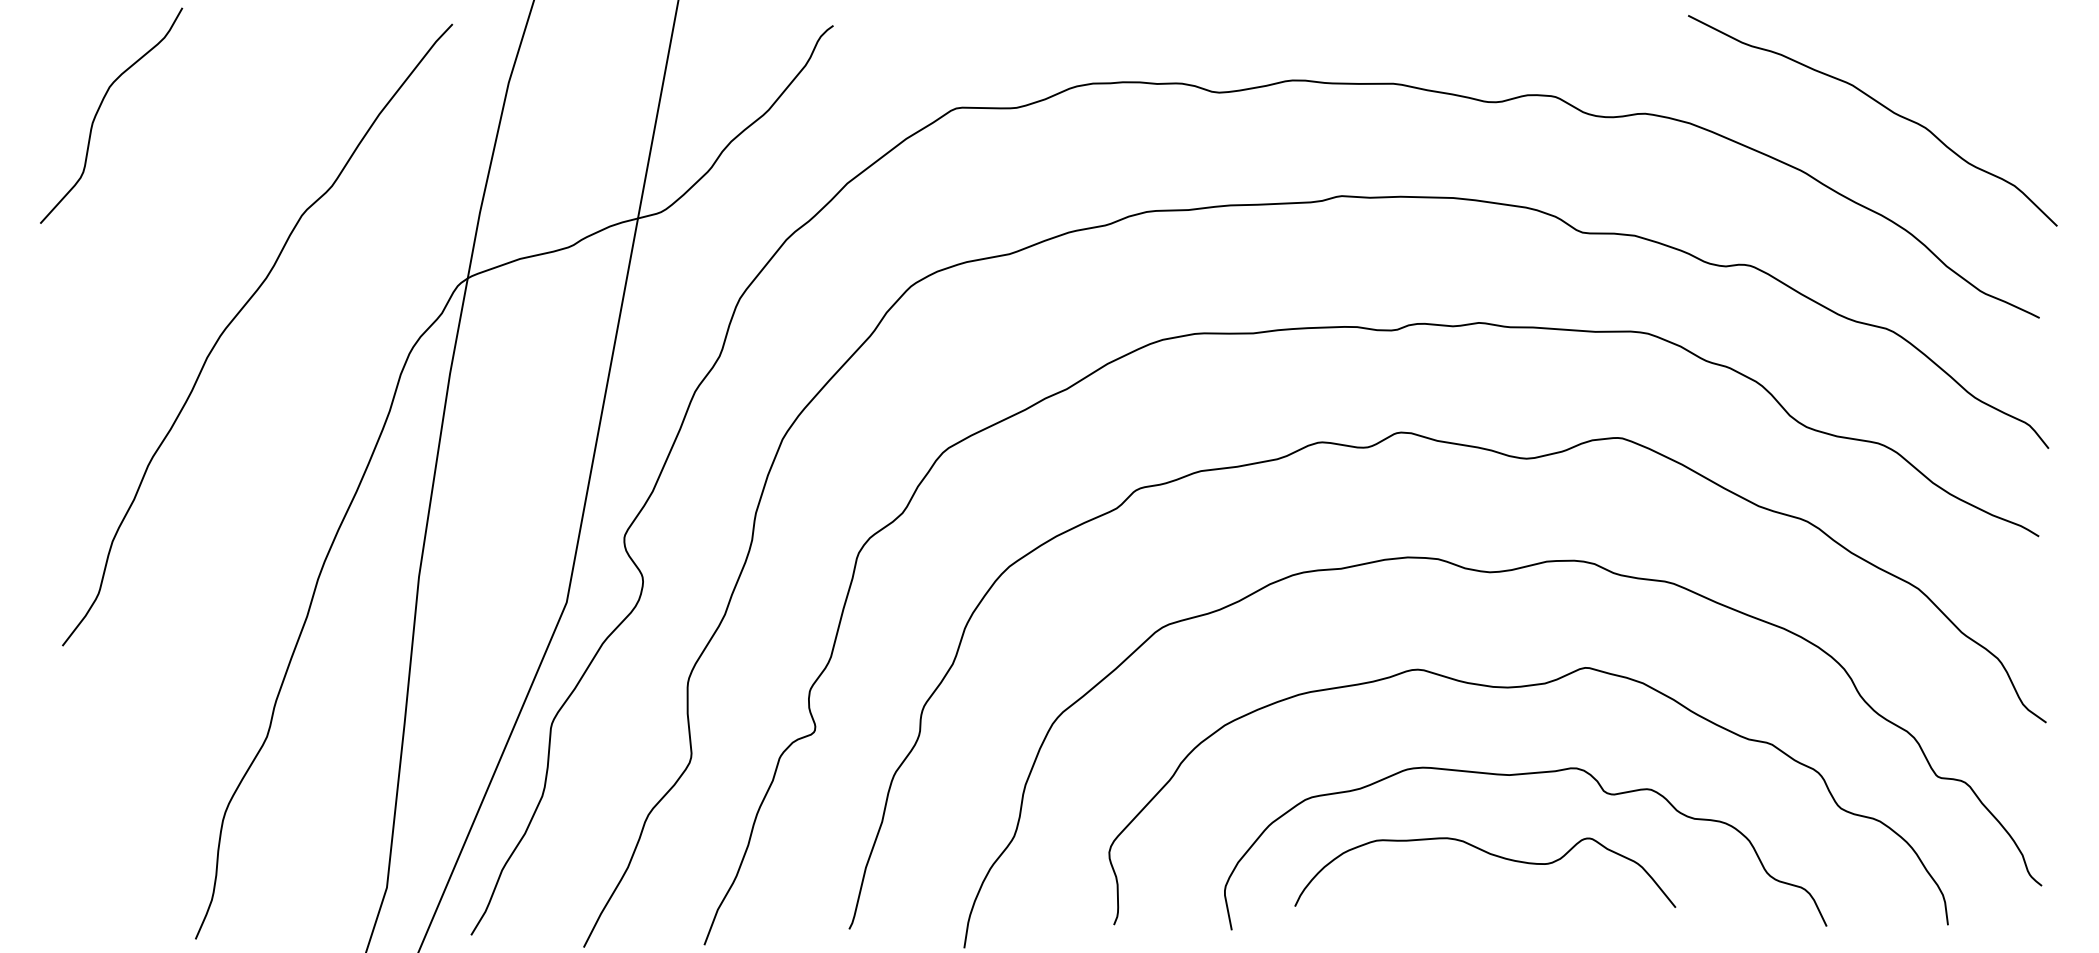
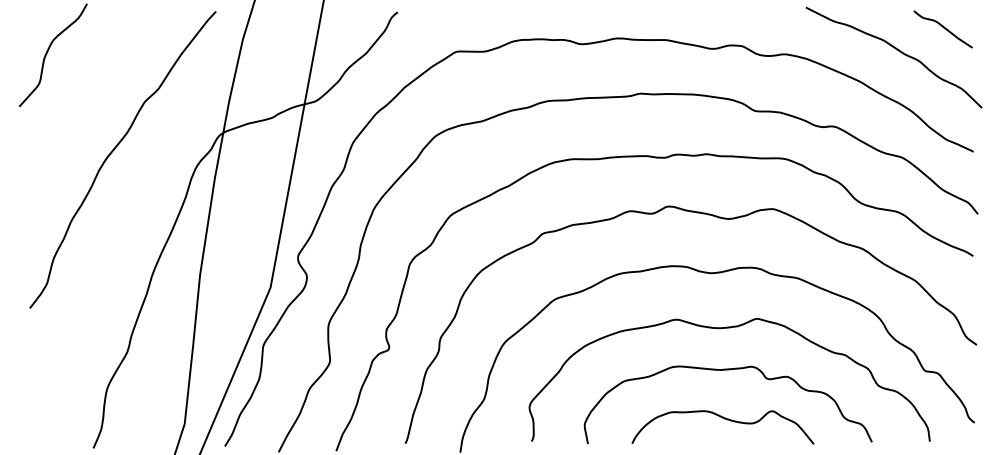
curve: (1976, 59) -> (943, 28), added
curve: (1488, 855) -> (724, 419), moved

